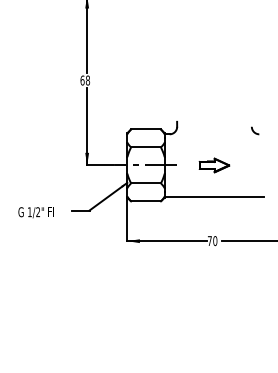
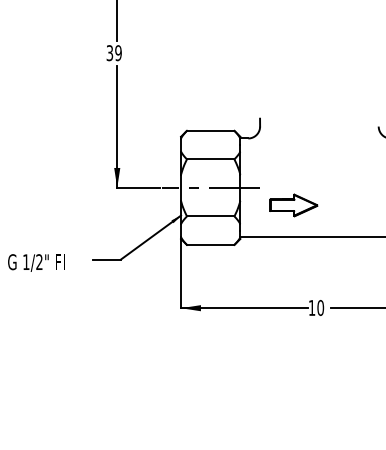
text: (85, 80) -> (114, 53), 68 -> 39
part: (214, 165) -> (293, 205), moved
text: (209, 240) -> (311, 307), 70 -> 10

